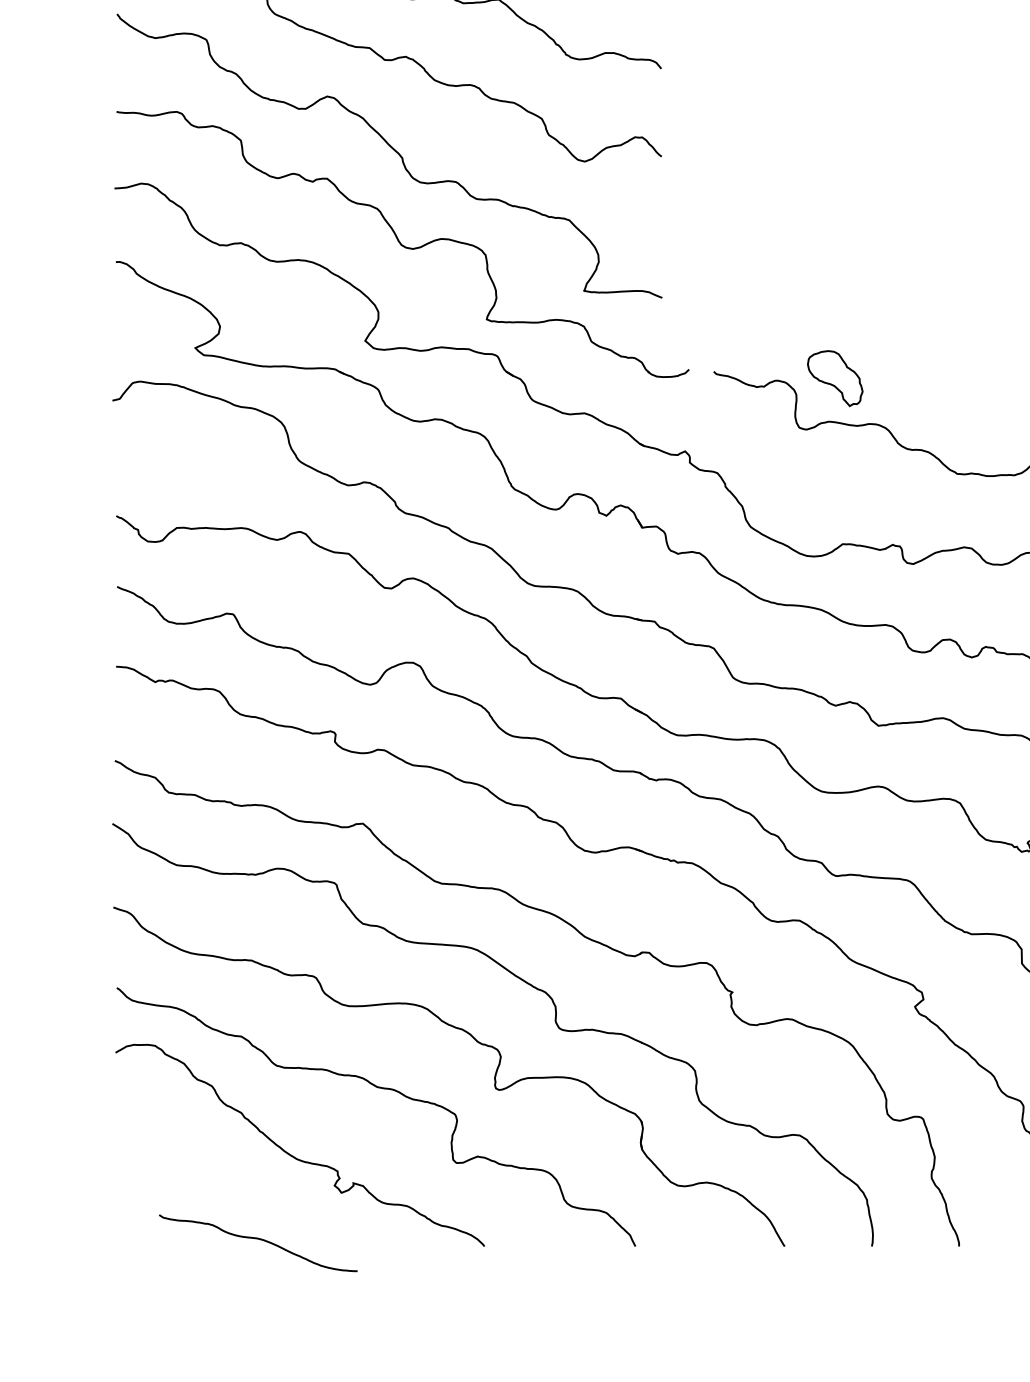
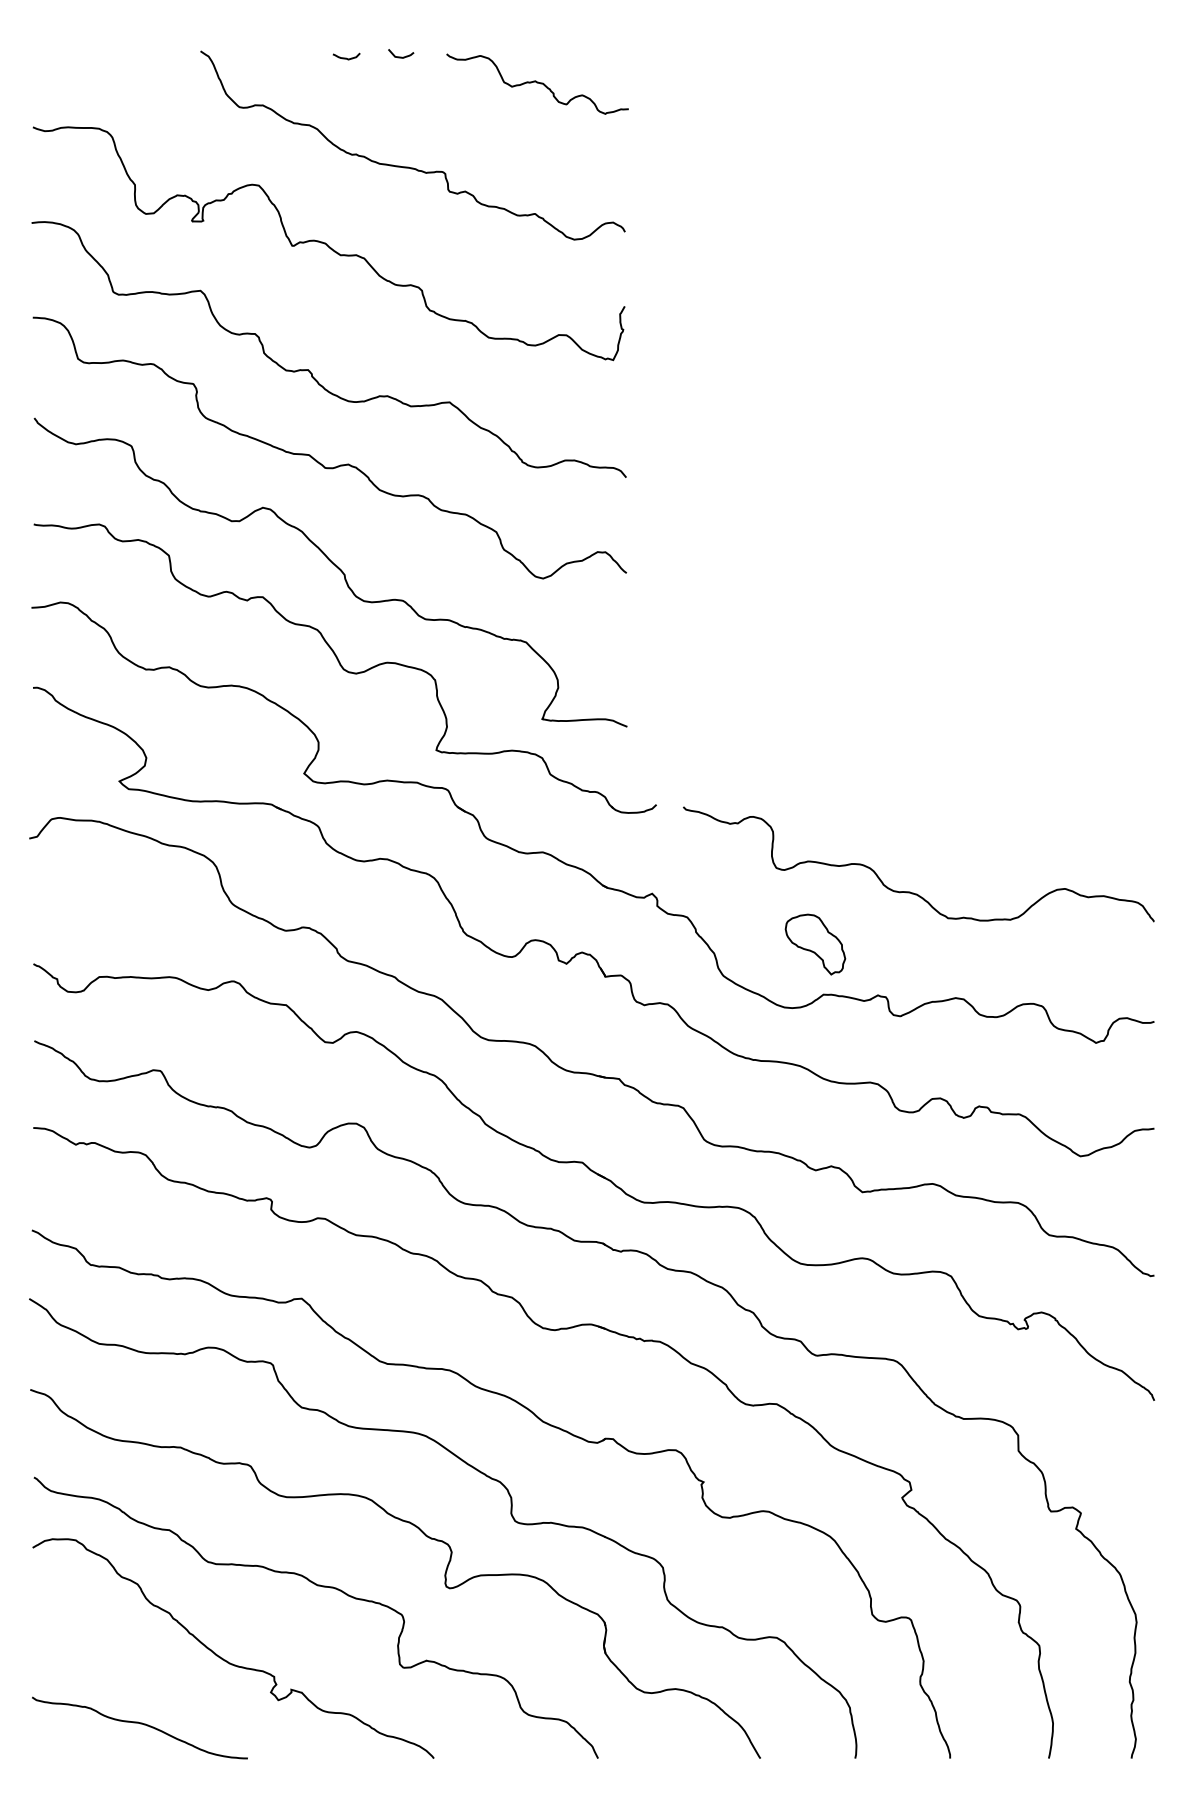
part: (835, 378) -> (815, 944), moved
curve: (258, 1240) -> (140, 1724), moved

